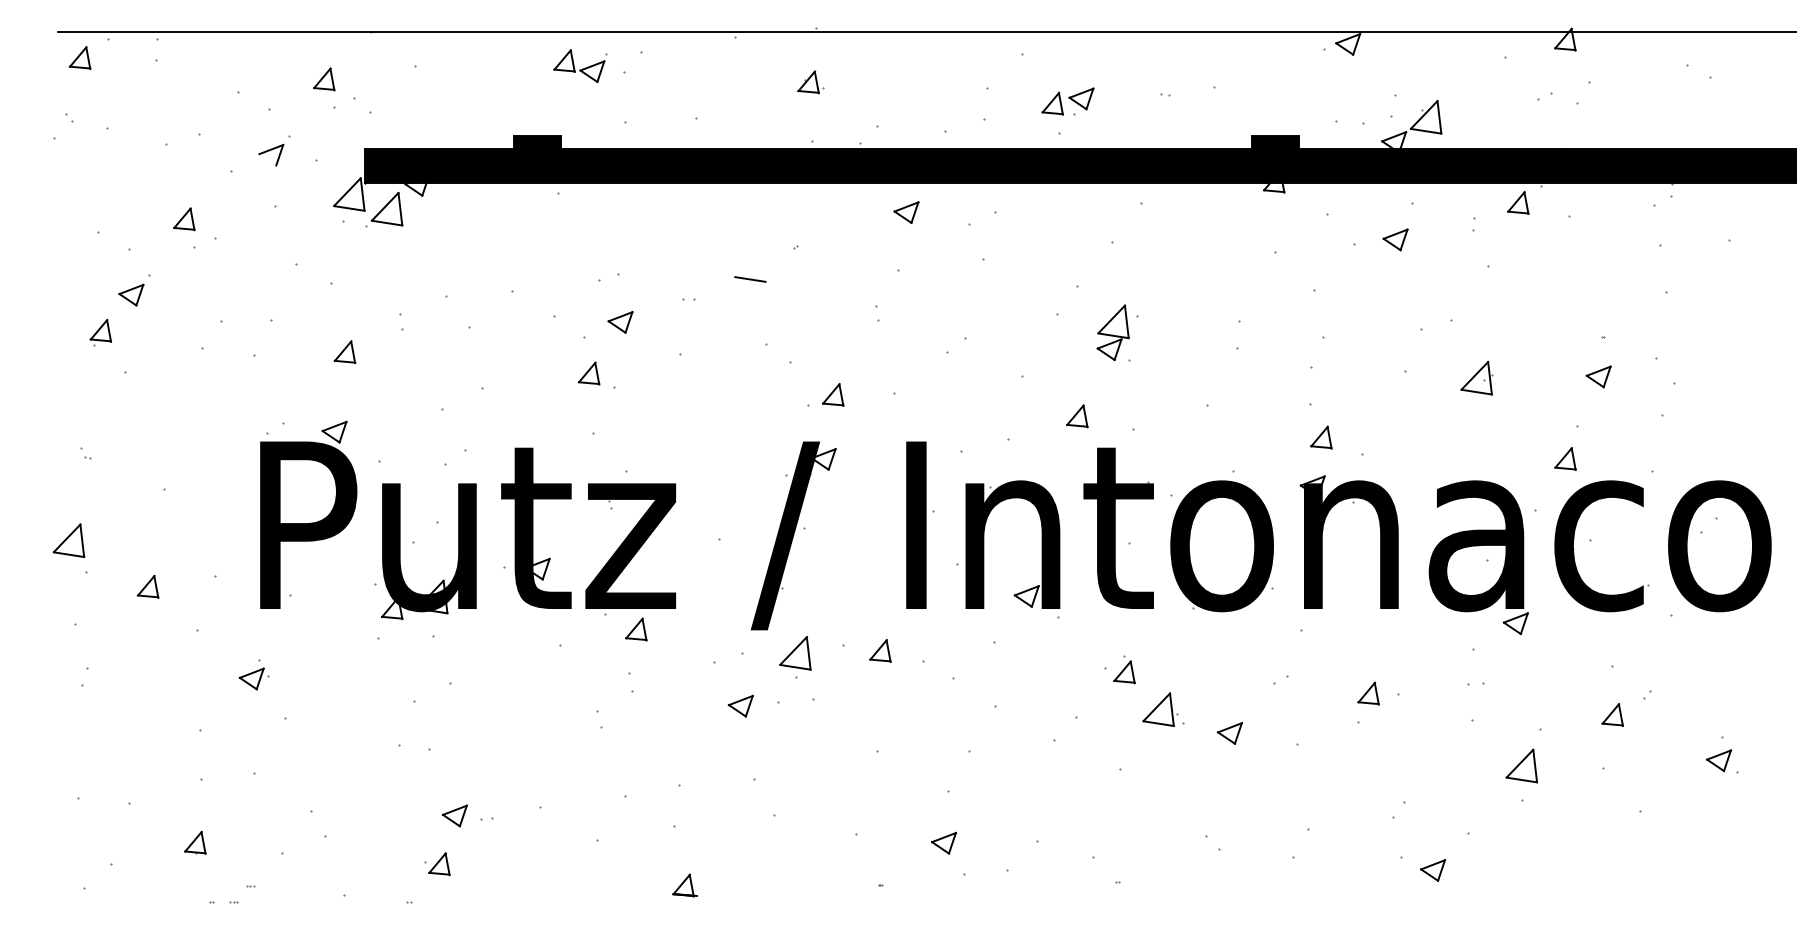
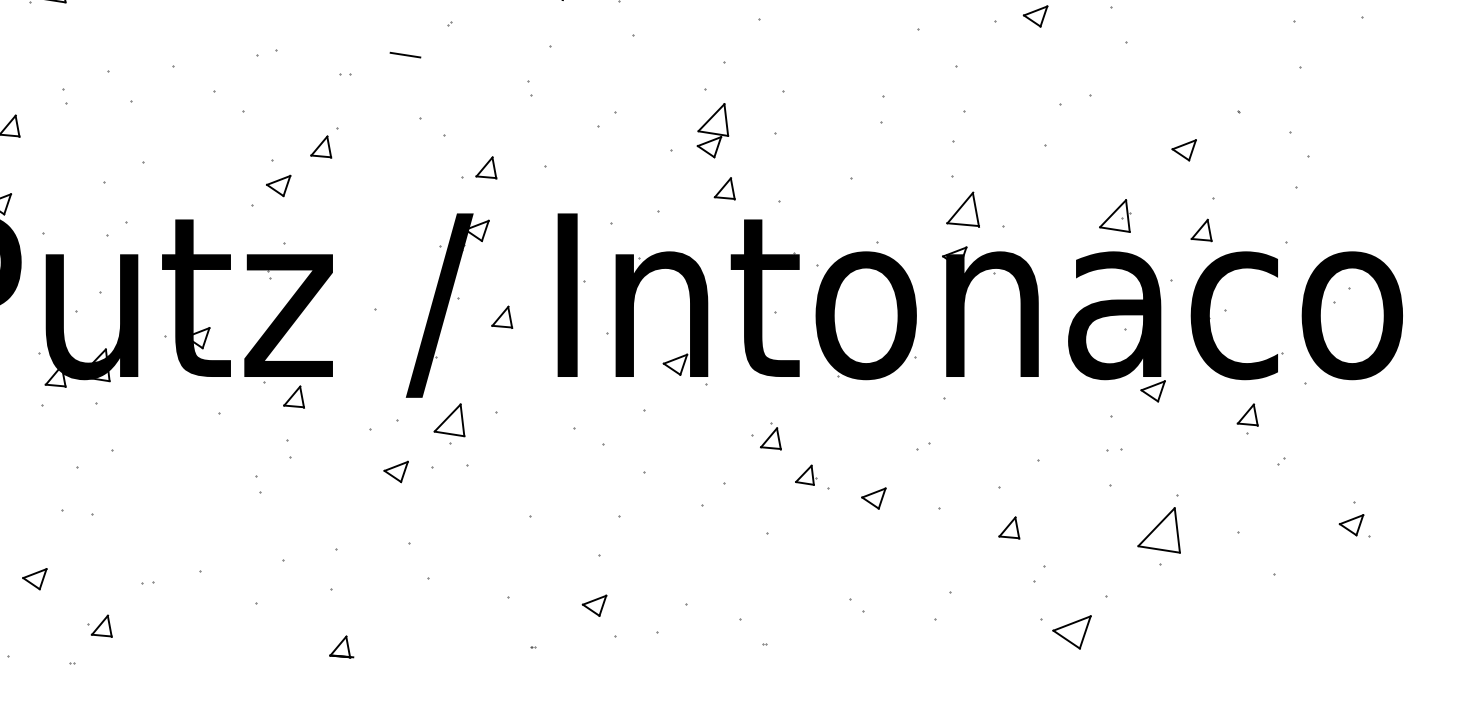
part: (620, 322) -> (278, 186), moved
part: (1112, 332) -> (712, 130), moved
part: (588, 373) -> (320, 146), moved
part: (1598, 376) -> (1184, 149), moved
part: (1476, 378) -> (1114, 216), moved
part: (1321, 437) -> (963, 209), size x1.6
part: (880, 650) -> (502, 316), moved
part: (1368, 693) -> (1009, 527), moved
part: (1160, 709) -> (806, 475), size x0.6
part: (1612, 714) -> (1247, 414), moved
part: (1521, 765) -> (1158, 529), size x1.4
part: (454, 815) -> (34, 578), moved
part: (1433, 870) -> (1072, 632), size x1.6

